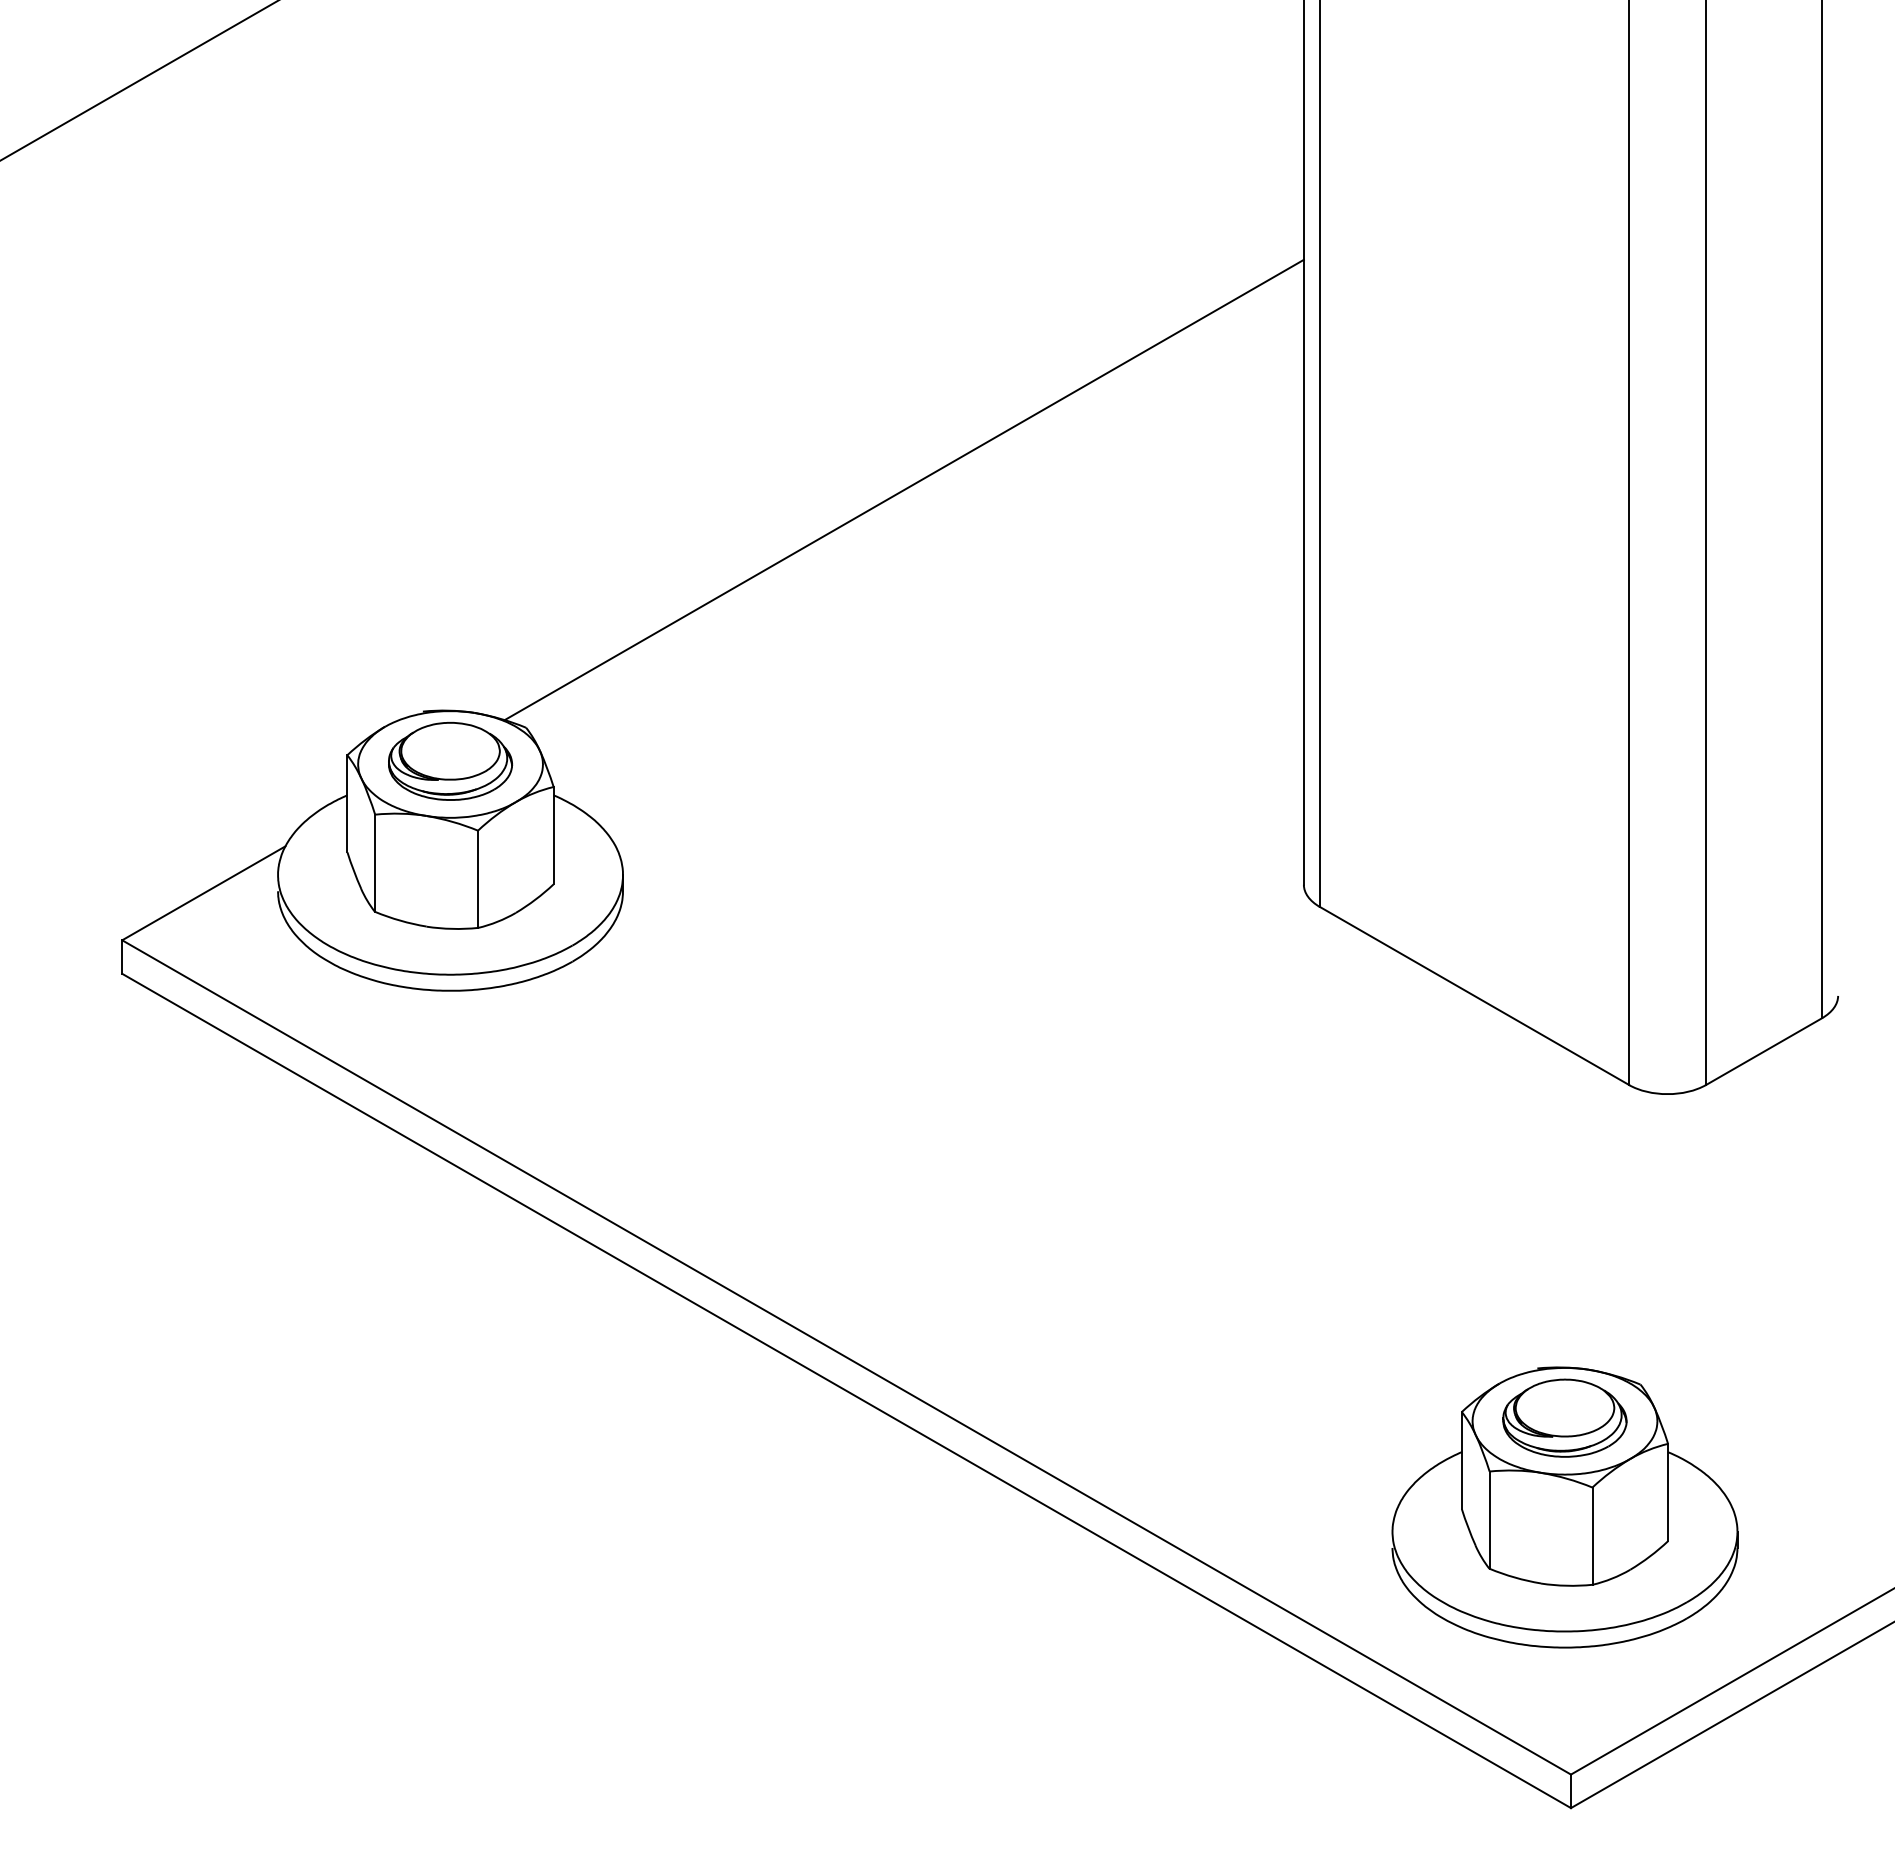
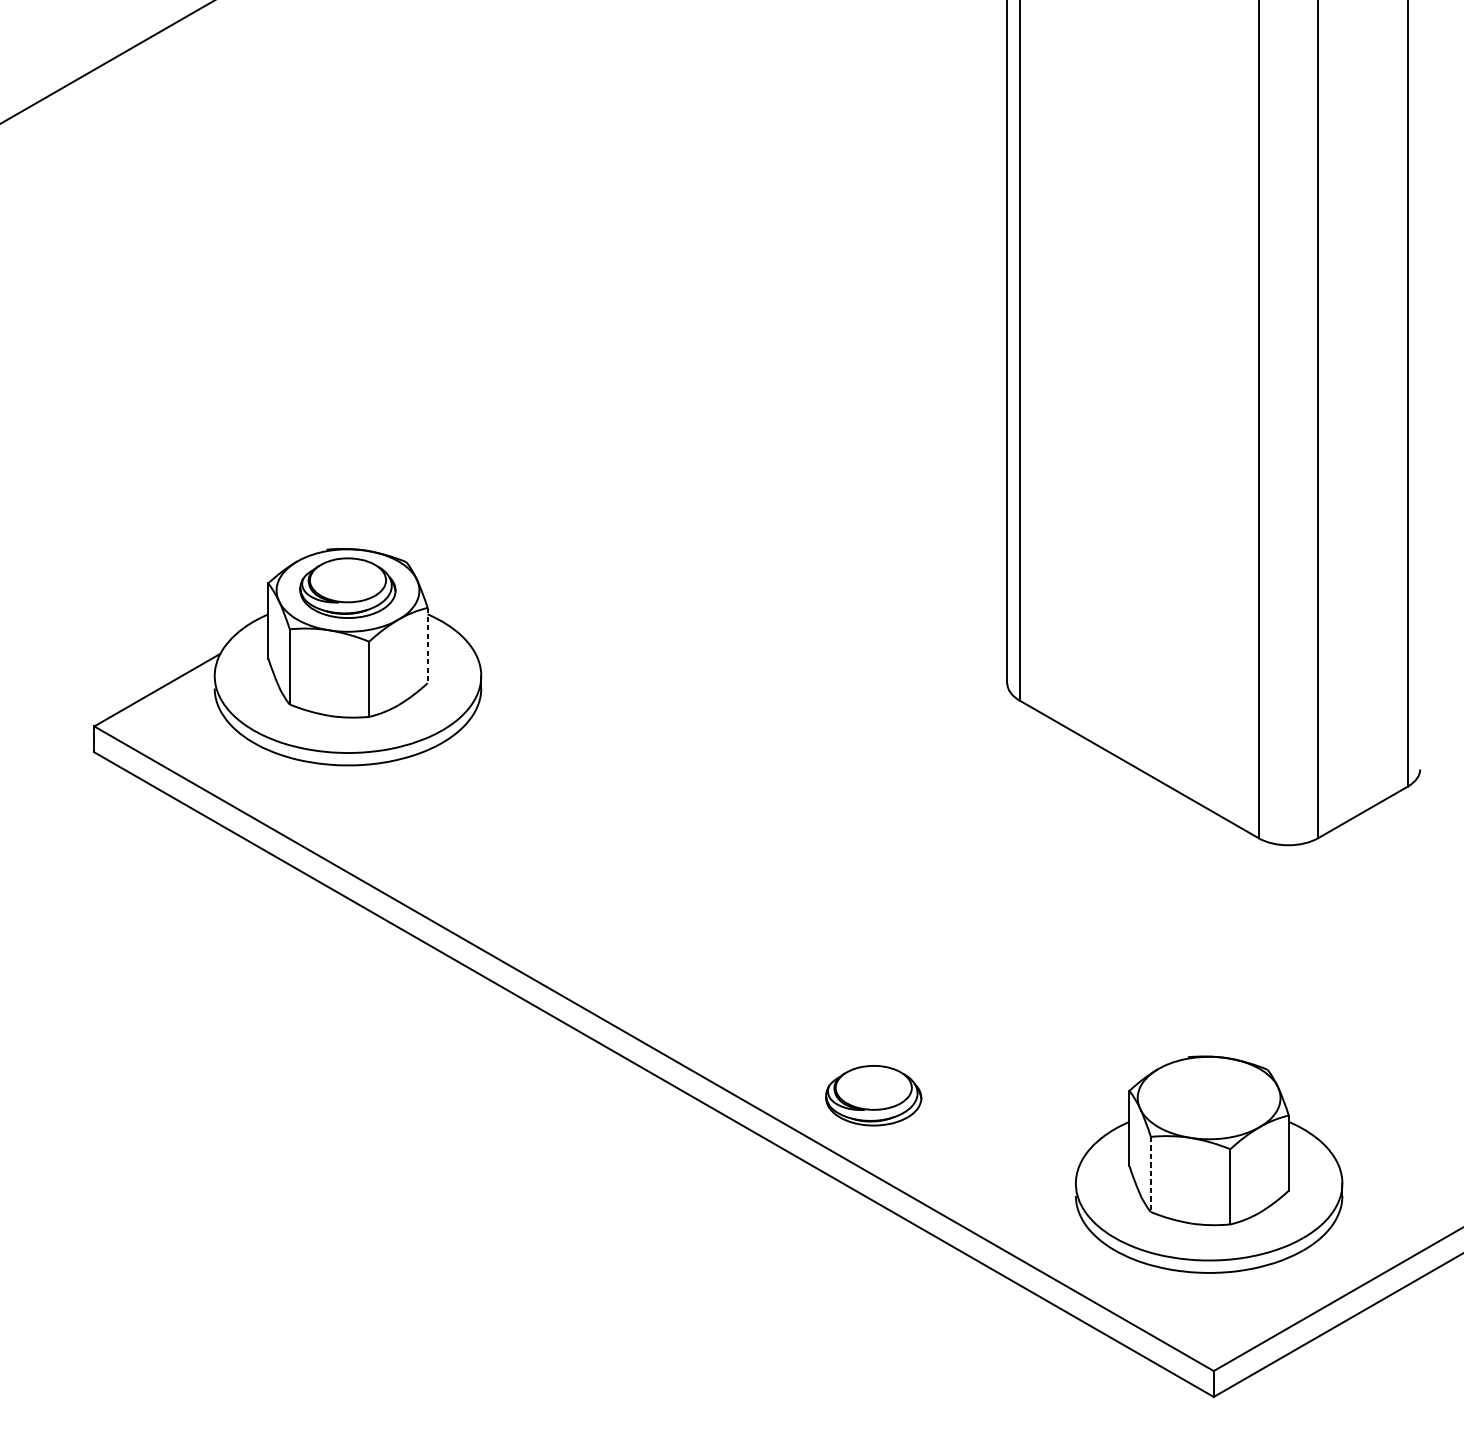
line: (903, 489) -> (698, 378), removed
line: (553, 835) -> (427, 645), solid -> dashed
part: (1564, 1417) -> (873, 1095), moved
line: (1489, 1520) -> (1150, 1174), solid -> dashed

